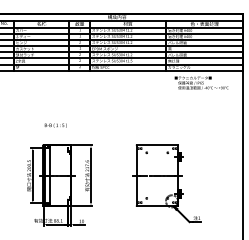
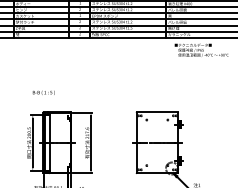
text: (55, 125) -> (43, 92), moved

